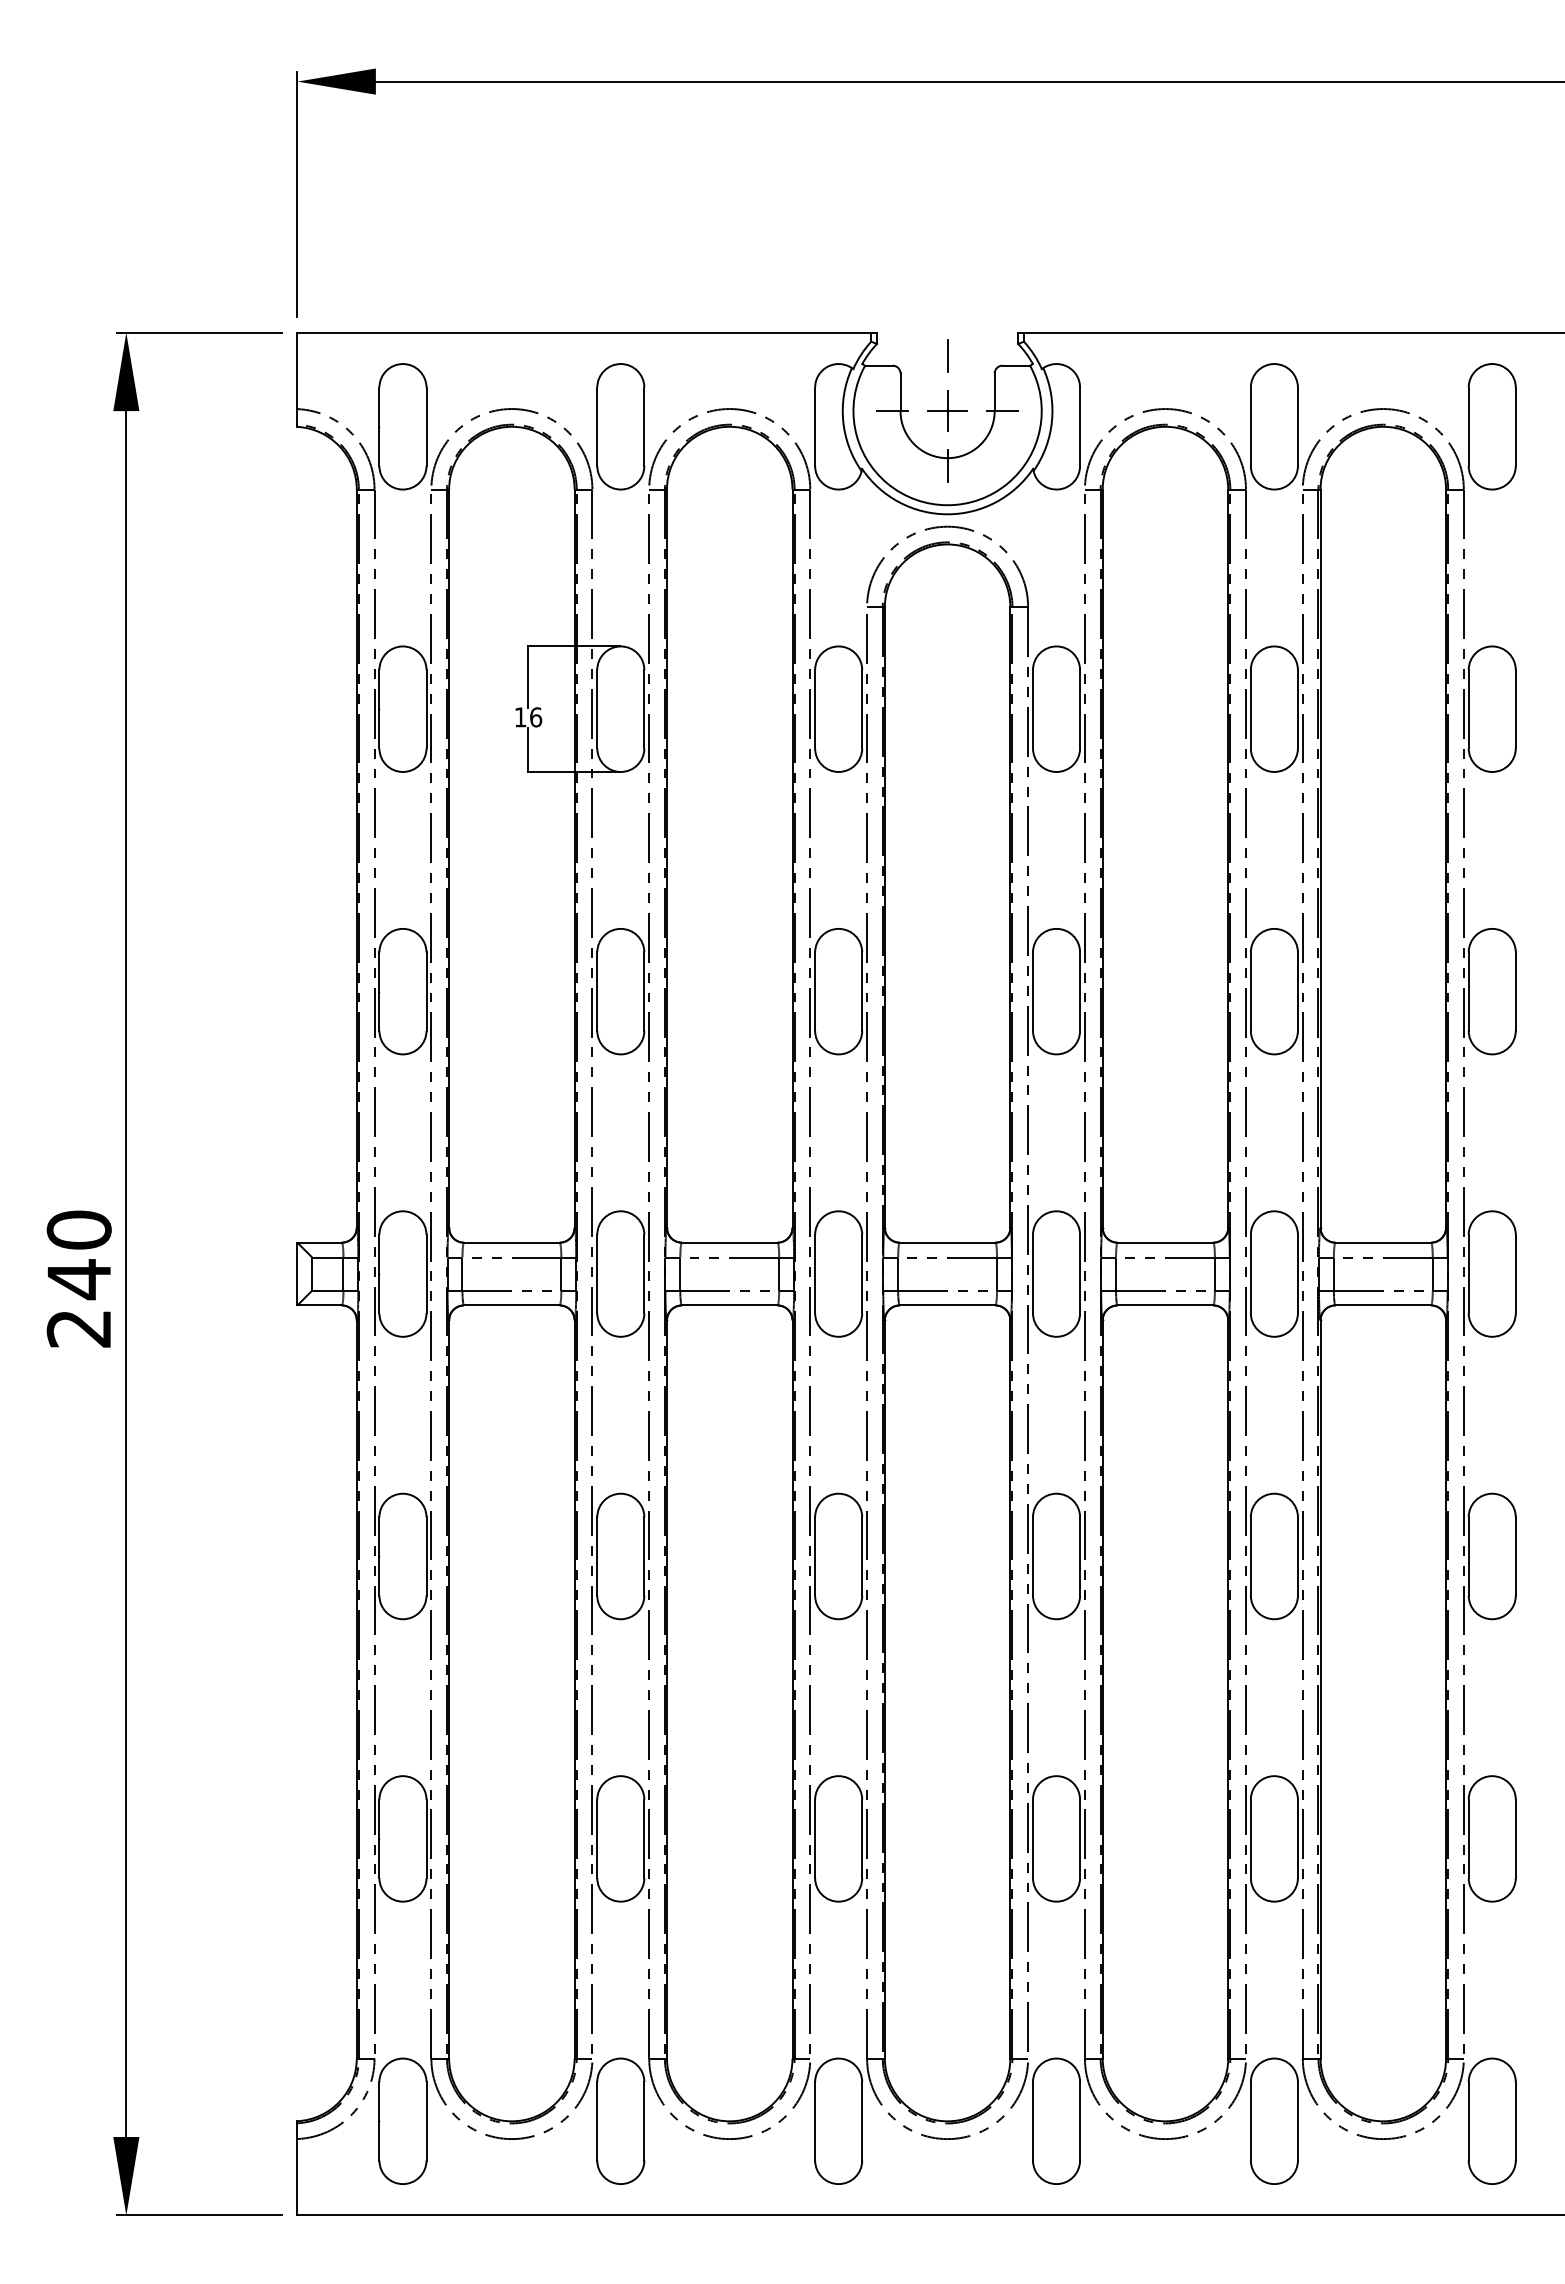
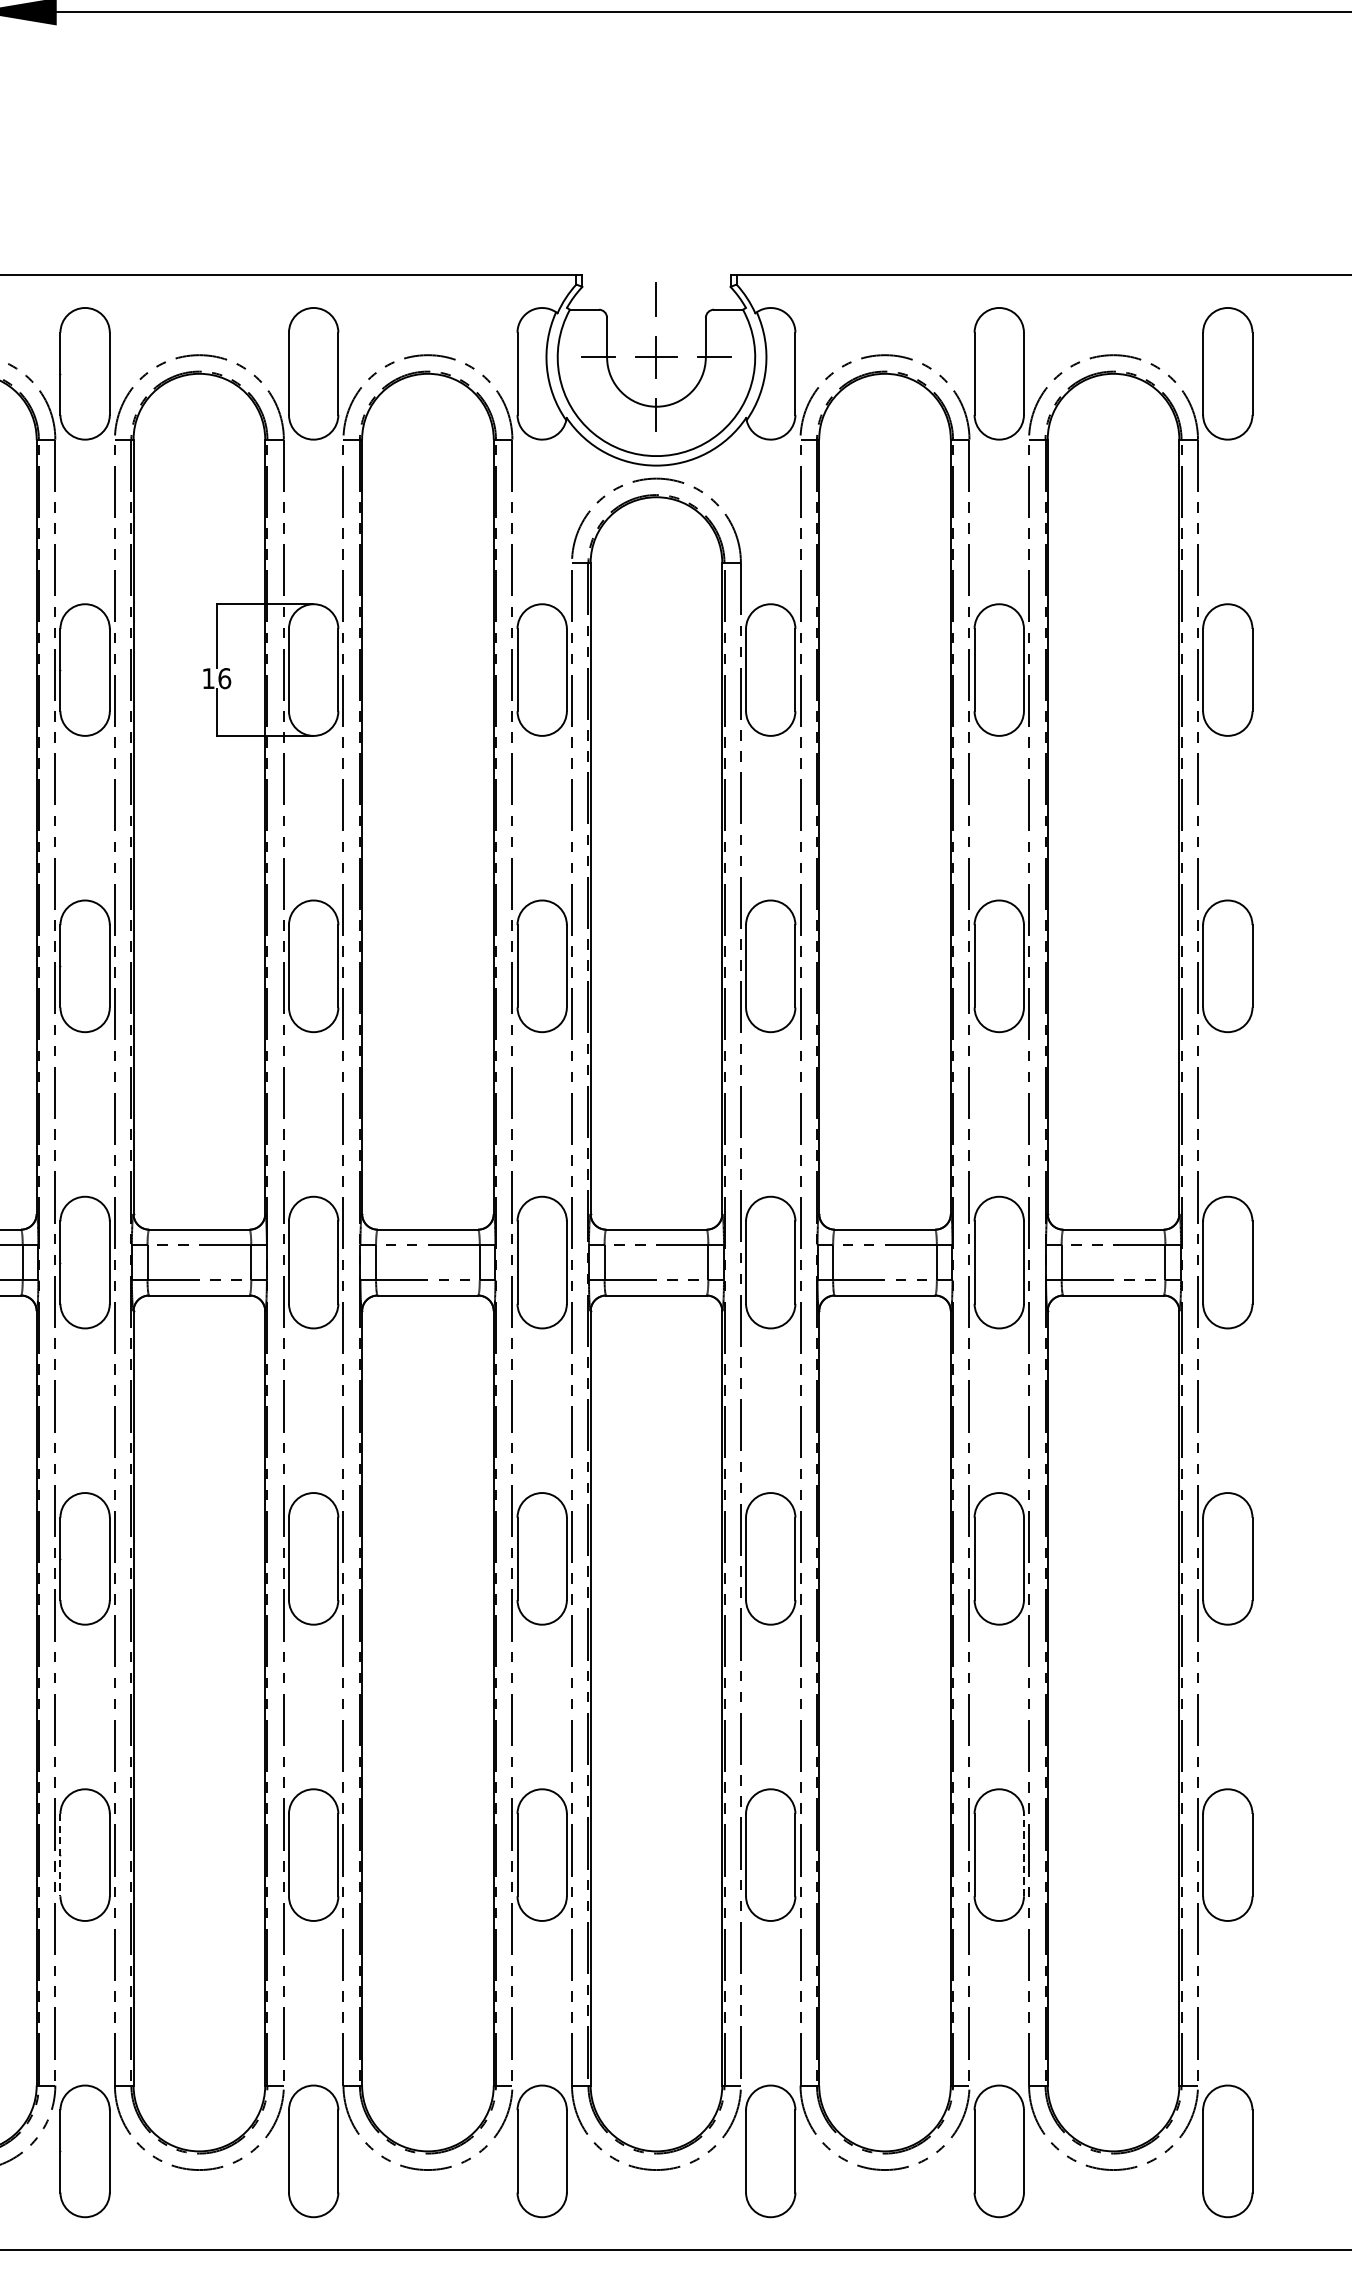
line: (1297, 1838) -> (1023, 1854), solid -> dashed
line: (379, 1839) -> (60, 1855), solid -> dashed

